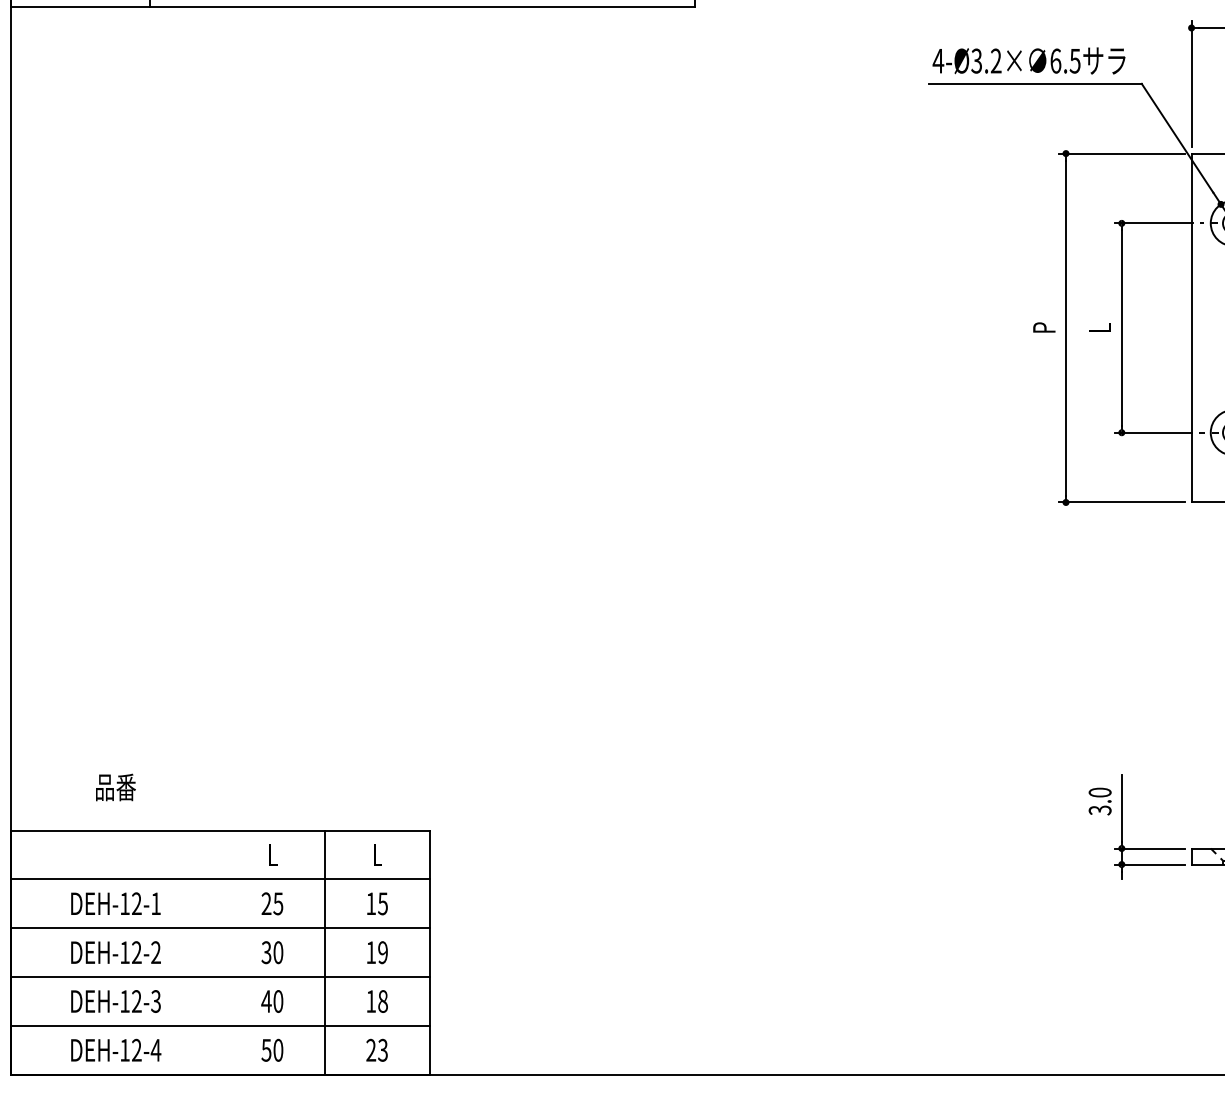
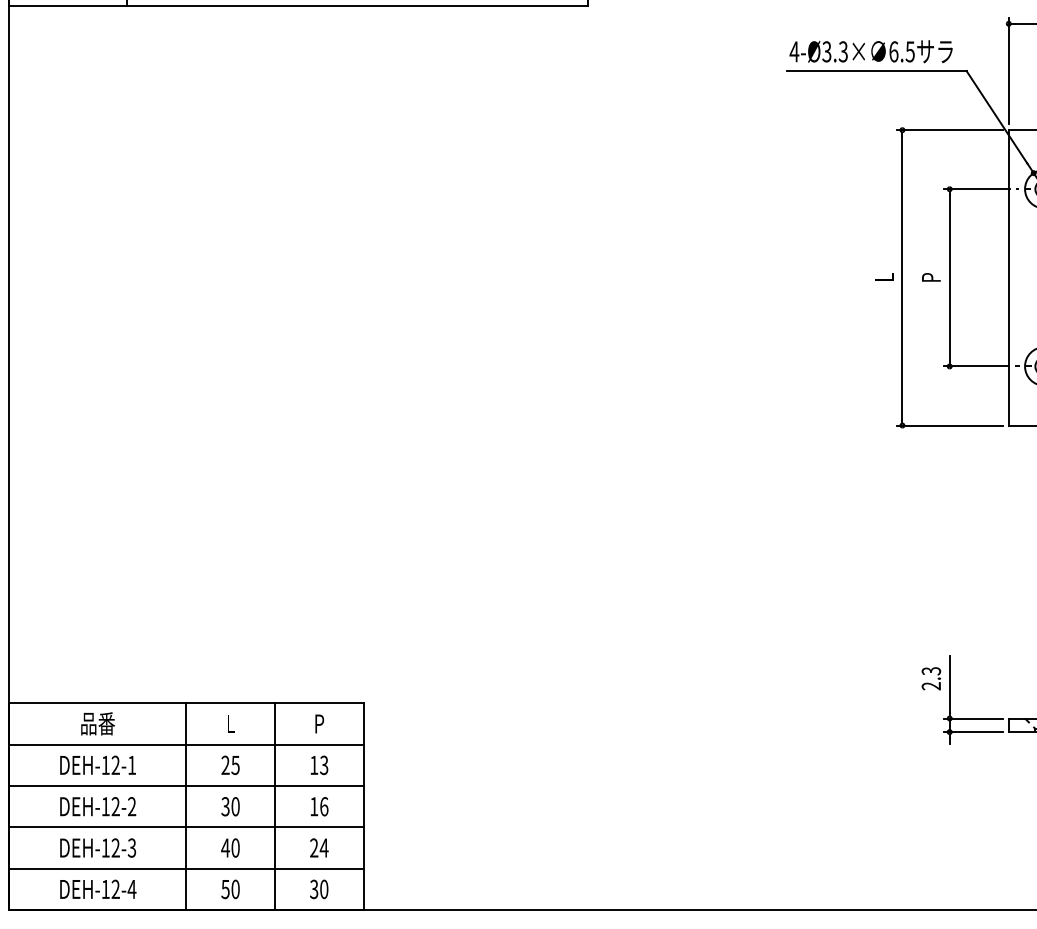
text: (995, 61) -> (842, 52), 4-Ø3.2× -> 4-Ø3.3×
text: (1043, 327) -> (883, 277), P -> L
text: (1100, 327) -> (931, 277), L -> P
text: (115, 787) -> (97, 723), moved
text: (1100, 801) -> (931, 678), 3.0 -> 2.3
text: (377, 854) -> (319, 723), L -> P
text: (383, 902) -> (324, 764), 15 -> 13
line: (220, 952) -> (186, 806), added
text: (383, 952) -> (324, 806), 19 -> 16
text: (377, 1000) -> (319, 847), 18 -> 24
text: (377, 1050) -> (319, 889), 23 -> 30

